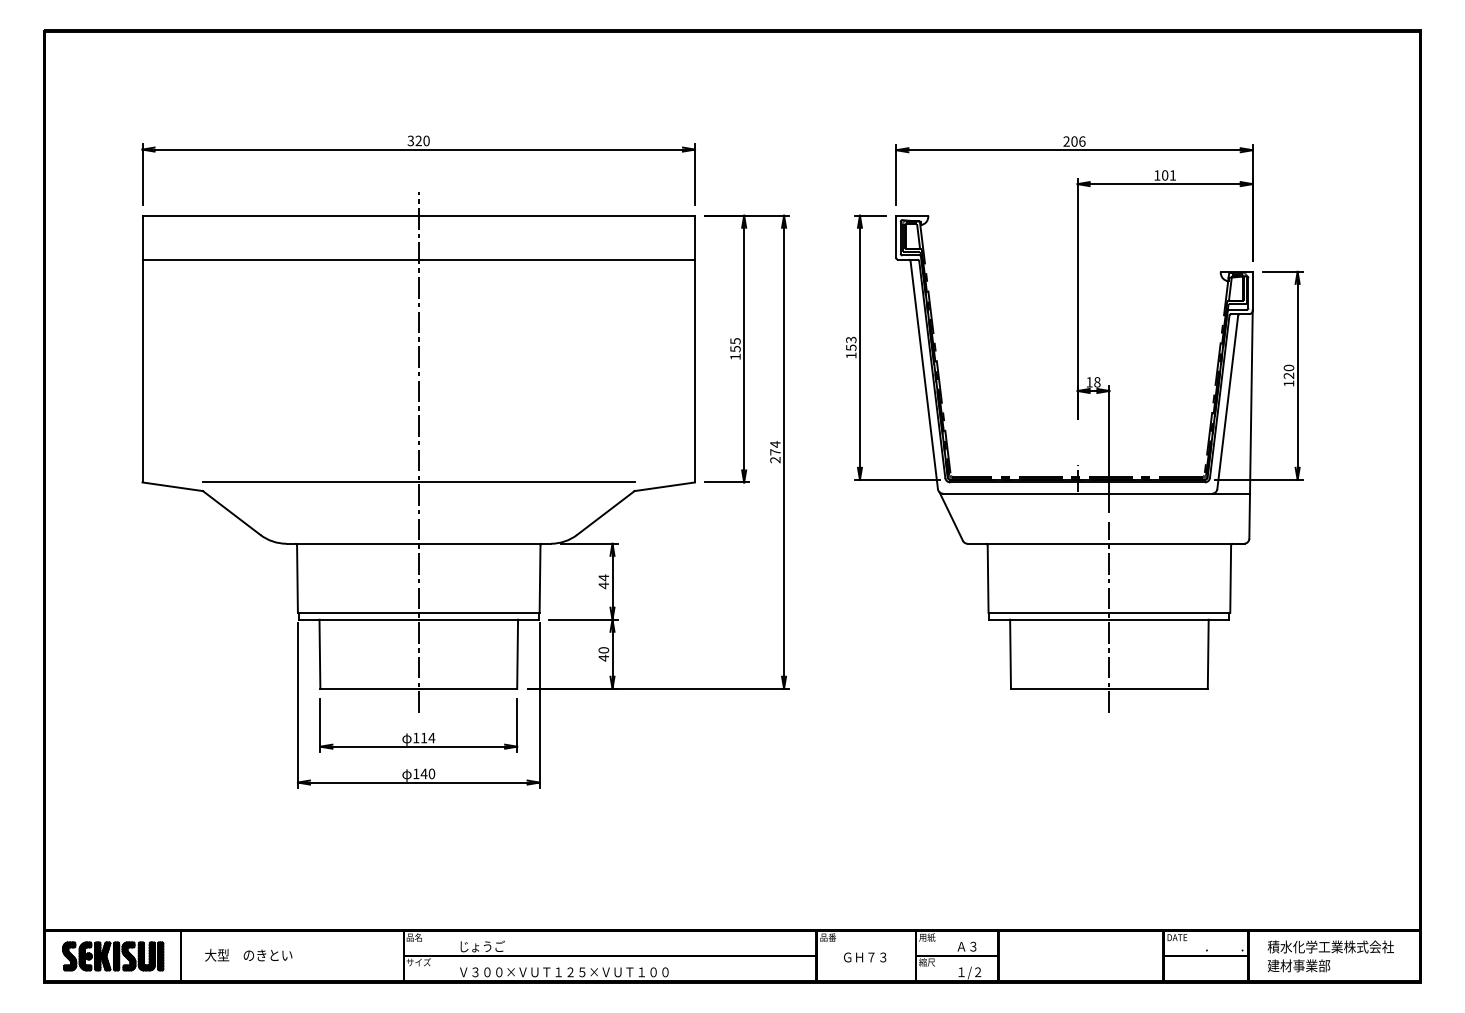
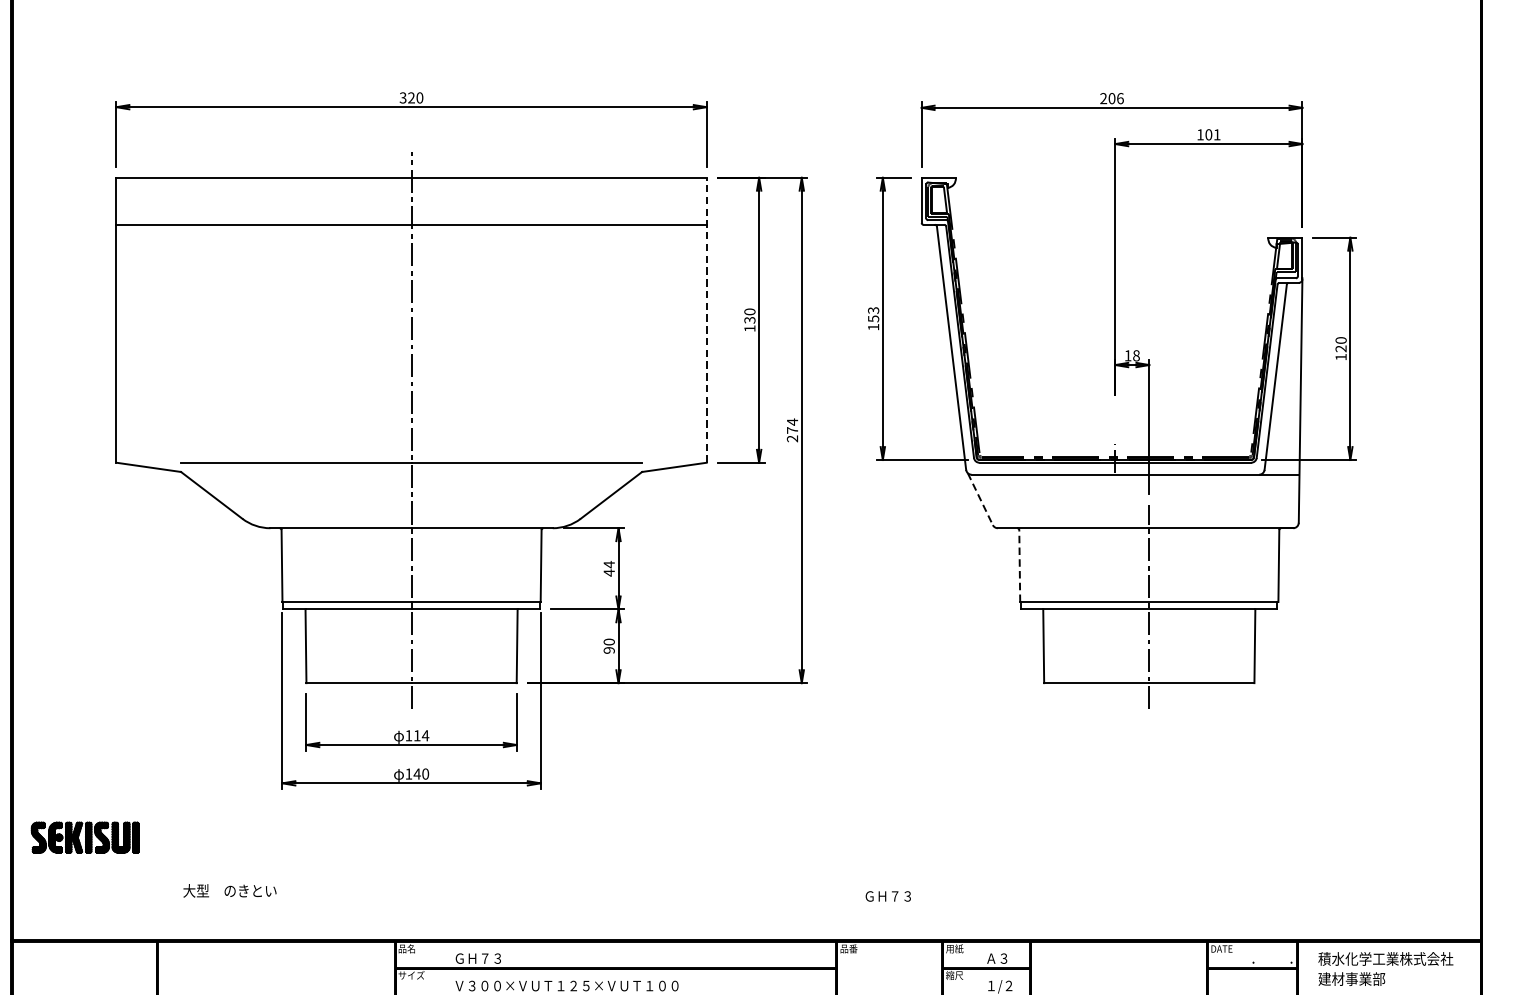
text: (735, 344) -> (749, 315), 155 -> 130
line: (695, 348) -> (707, 319), solid -> dashed
line: (951, 516) -> (980, 499), solid -> dashed
line: (988, 579) -> (1020, 566), solid -> dashed
text: (603, 657) -> (608, 649), 40 -> 90
text: (482, 946) -> (479, 958), じょうご -> ＧＨ７３
text: (248, 955) -> (229, 891), moved
part: (113, 956) -> (85, 837), moved
text: (865, 957) -> (888, 896), moved

